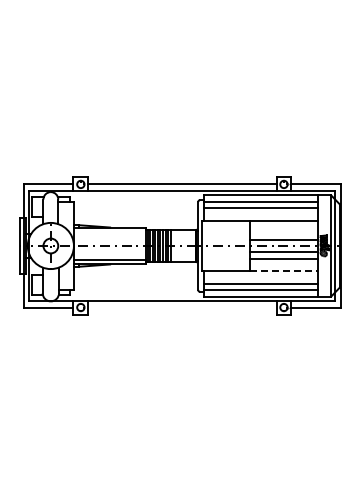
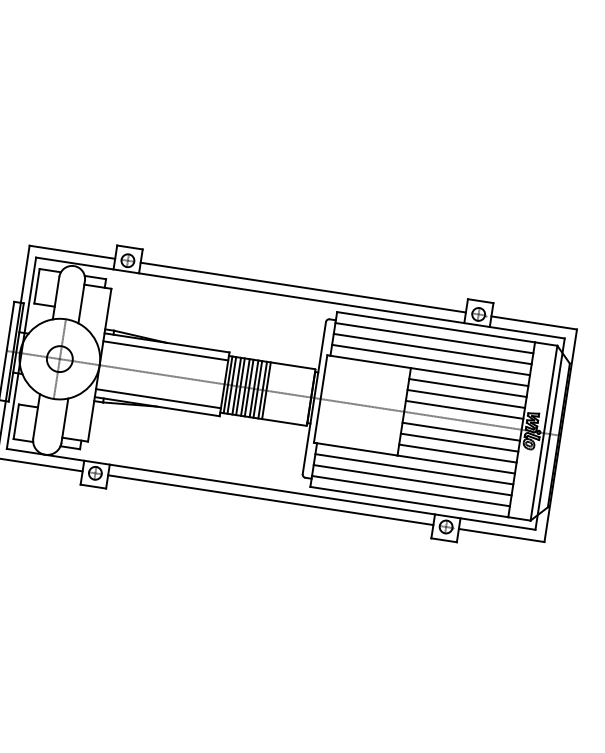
line: (260, 214) -> (430, 360), added
line: (284, 227) -> (468, 388), added
line: (109, 232) -> (164, 351), added
line: (284, 233) -> (466, 399), added
line: (284, 264) -> (458, 452), added
line: (284, 271) -> (456, 464), dashed -> solid
line: (260, 277) -> (413, 468), added
line: (182, 307) -> (270, 500), added

